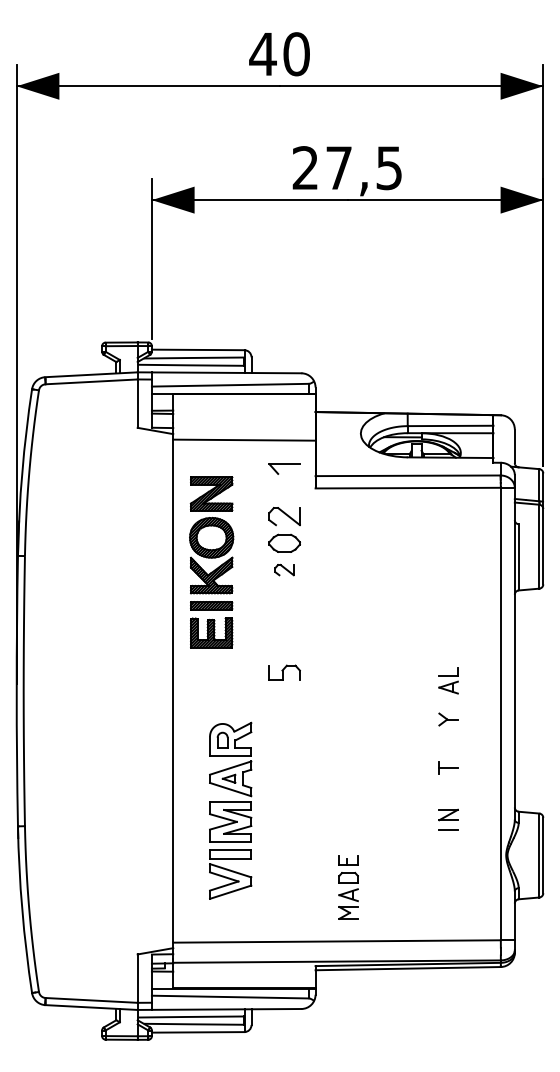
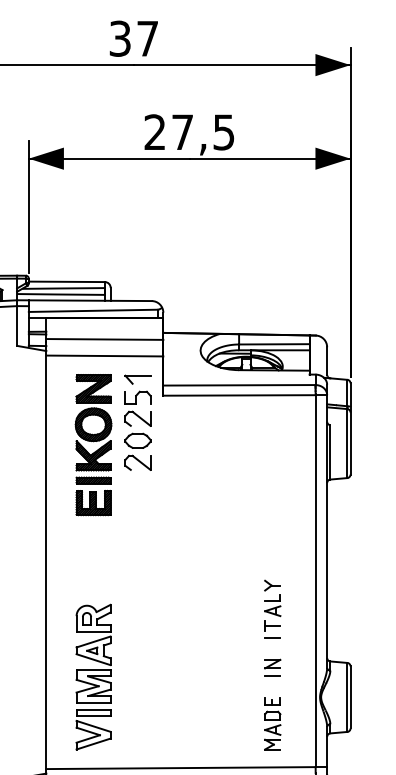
text: (279, 54) -> (133, 38), 40 -> 37
line: (244, 419) -> (104, 339), added
part: (211, 562) -> (93, 445), moved
part: (284, 569) -> (137, 462), size x1.67
part: (284, 672) -> (137, 397), moved
part: (448, 680) -> (272, 605), moved
line: (448, 783) -> (272, 638), added
part: (230, 810) -> (93, 676), moved
part: (348, 887) -> (272, 723), moved

